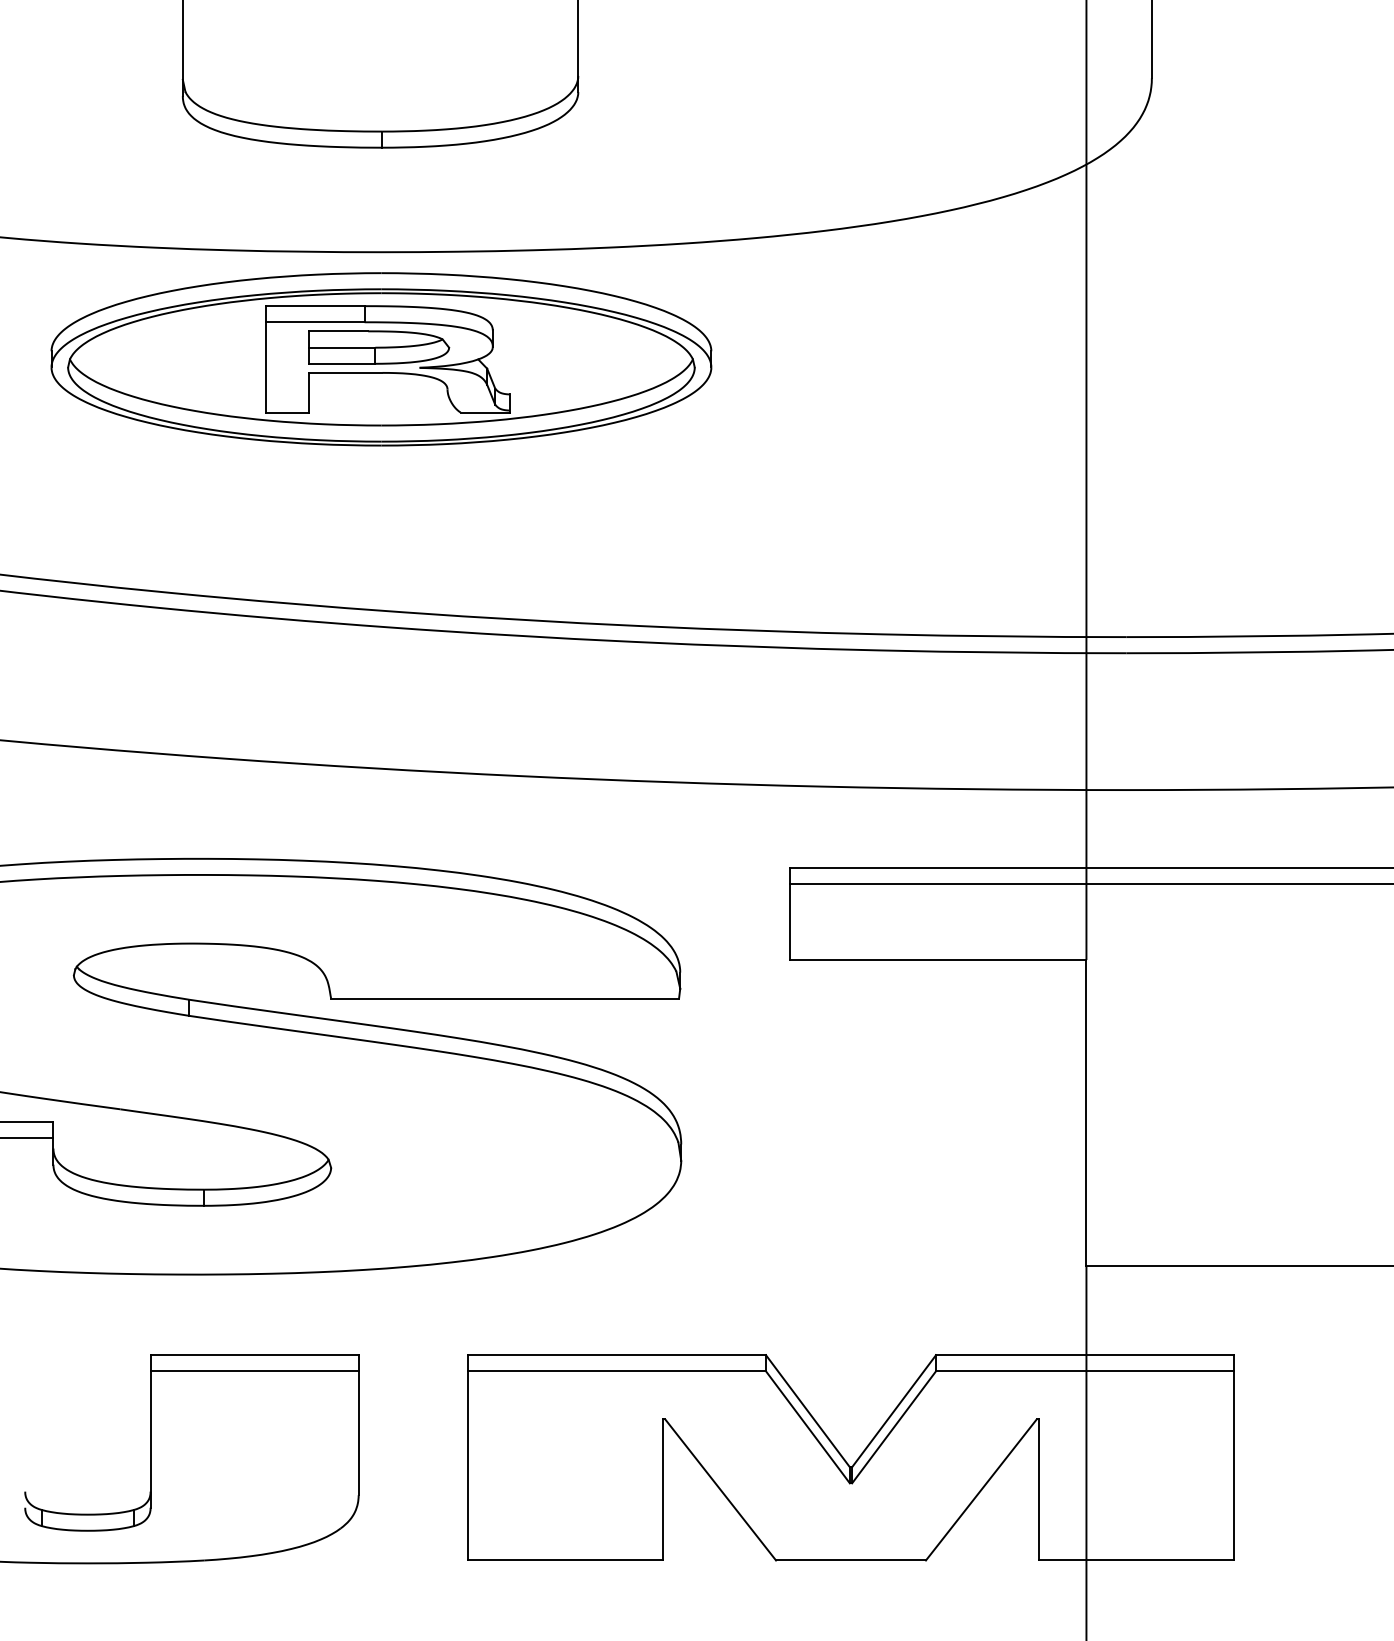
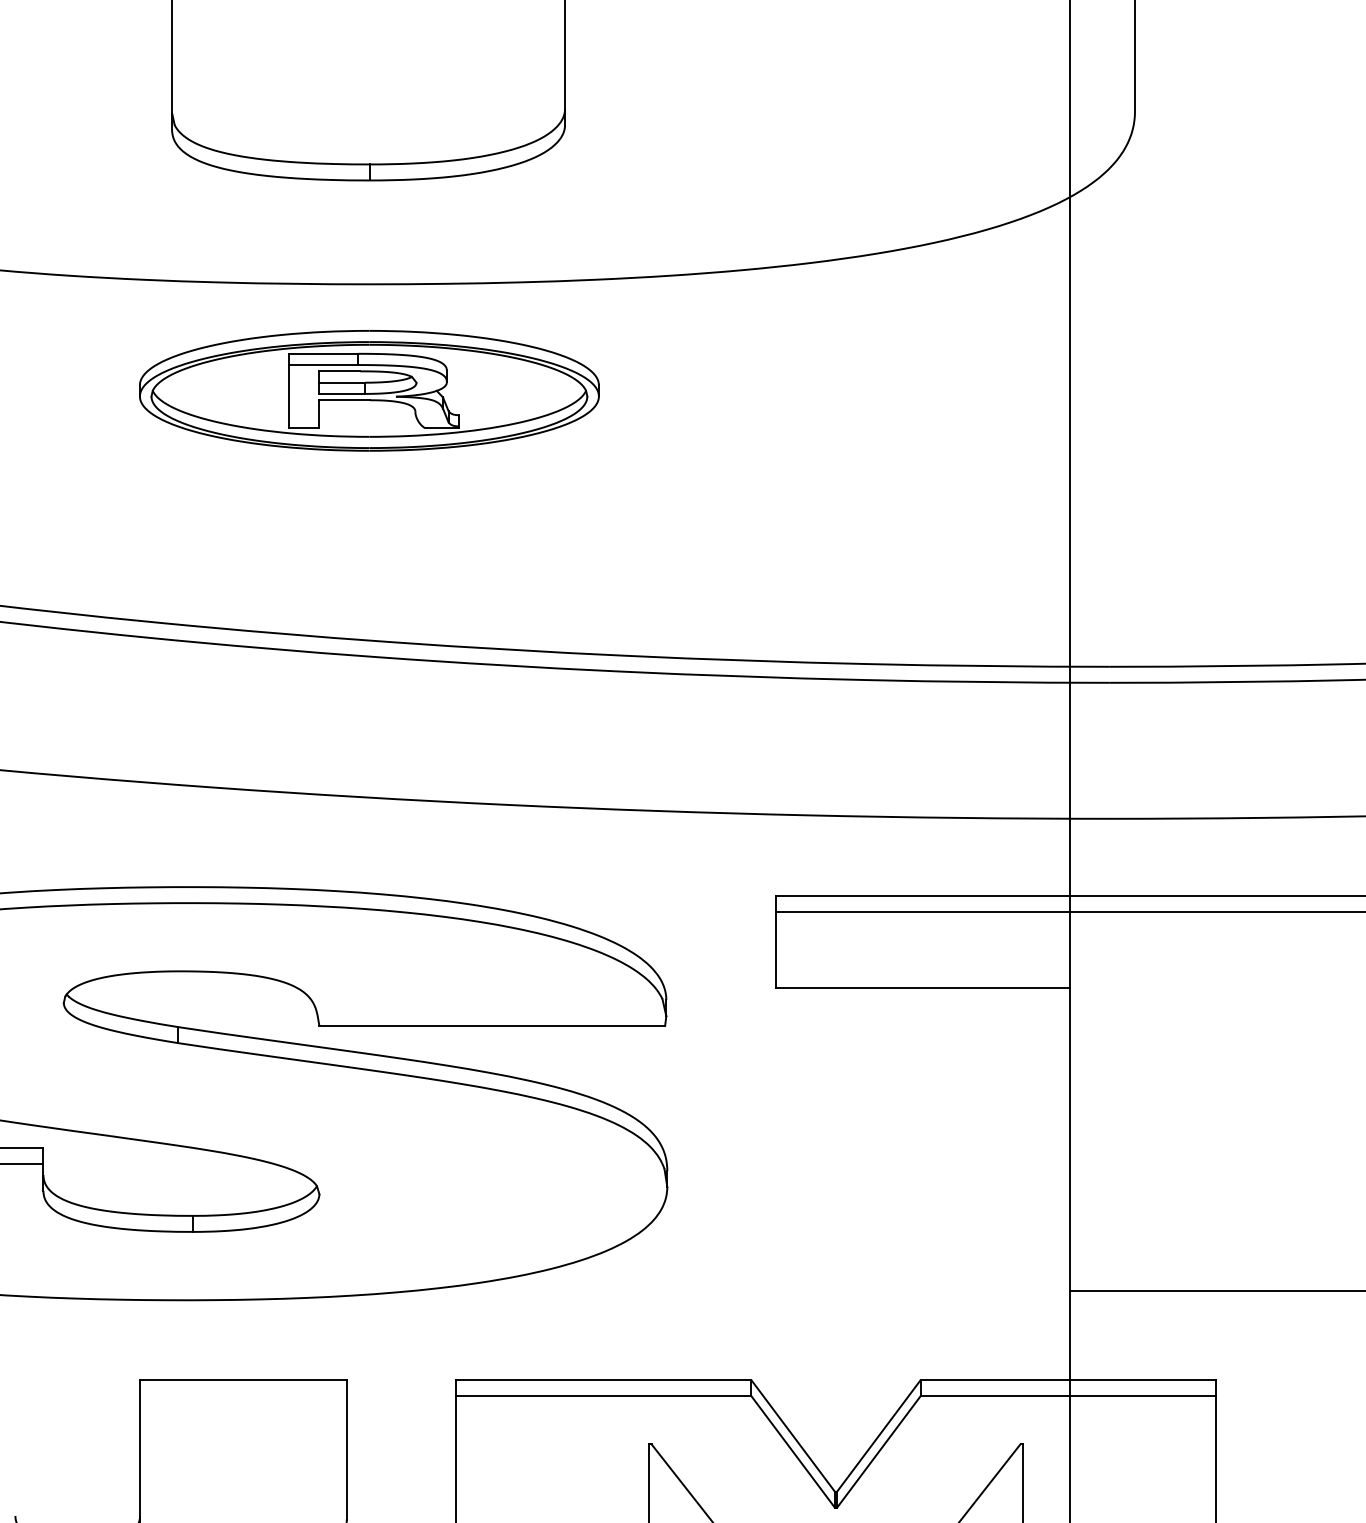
part: (381, 359) -> (369, 390), size x0.7
line: (254, 1371) -> (243, 1396), removed

